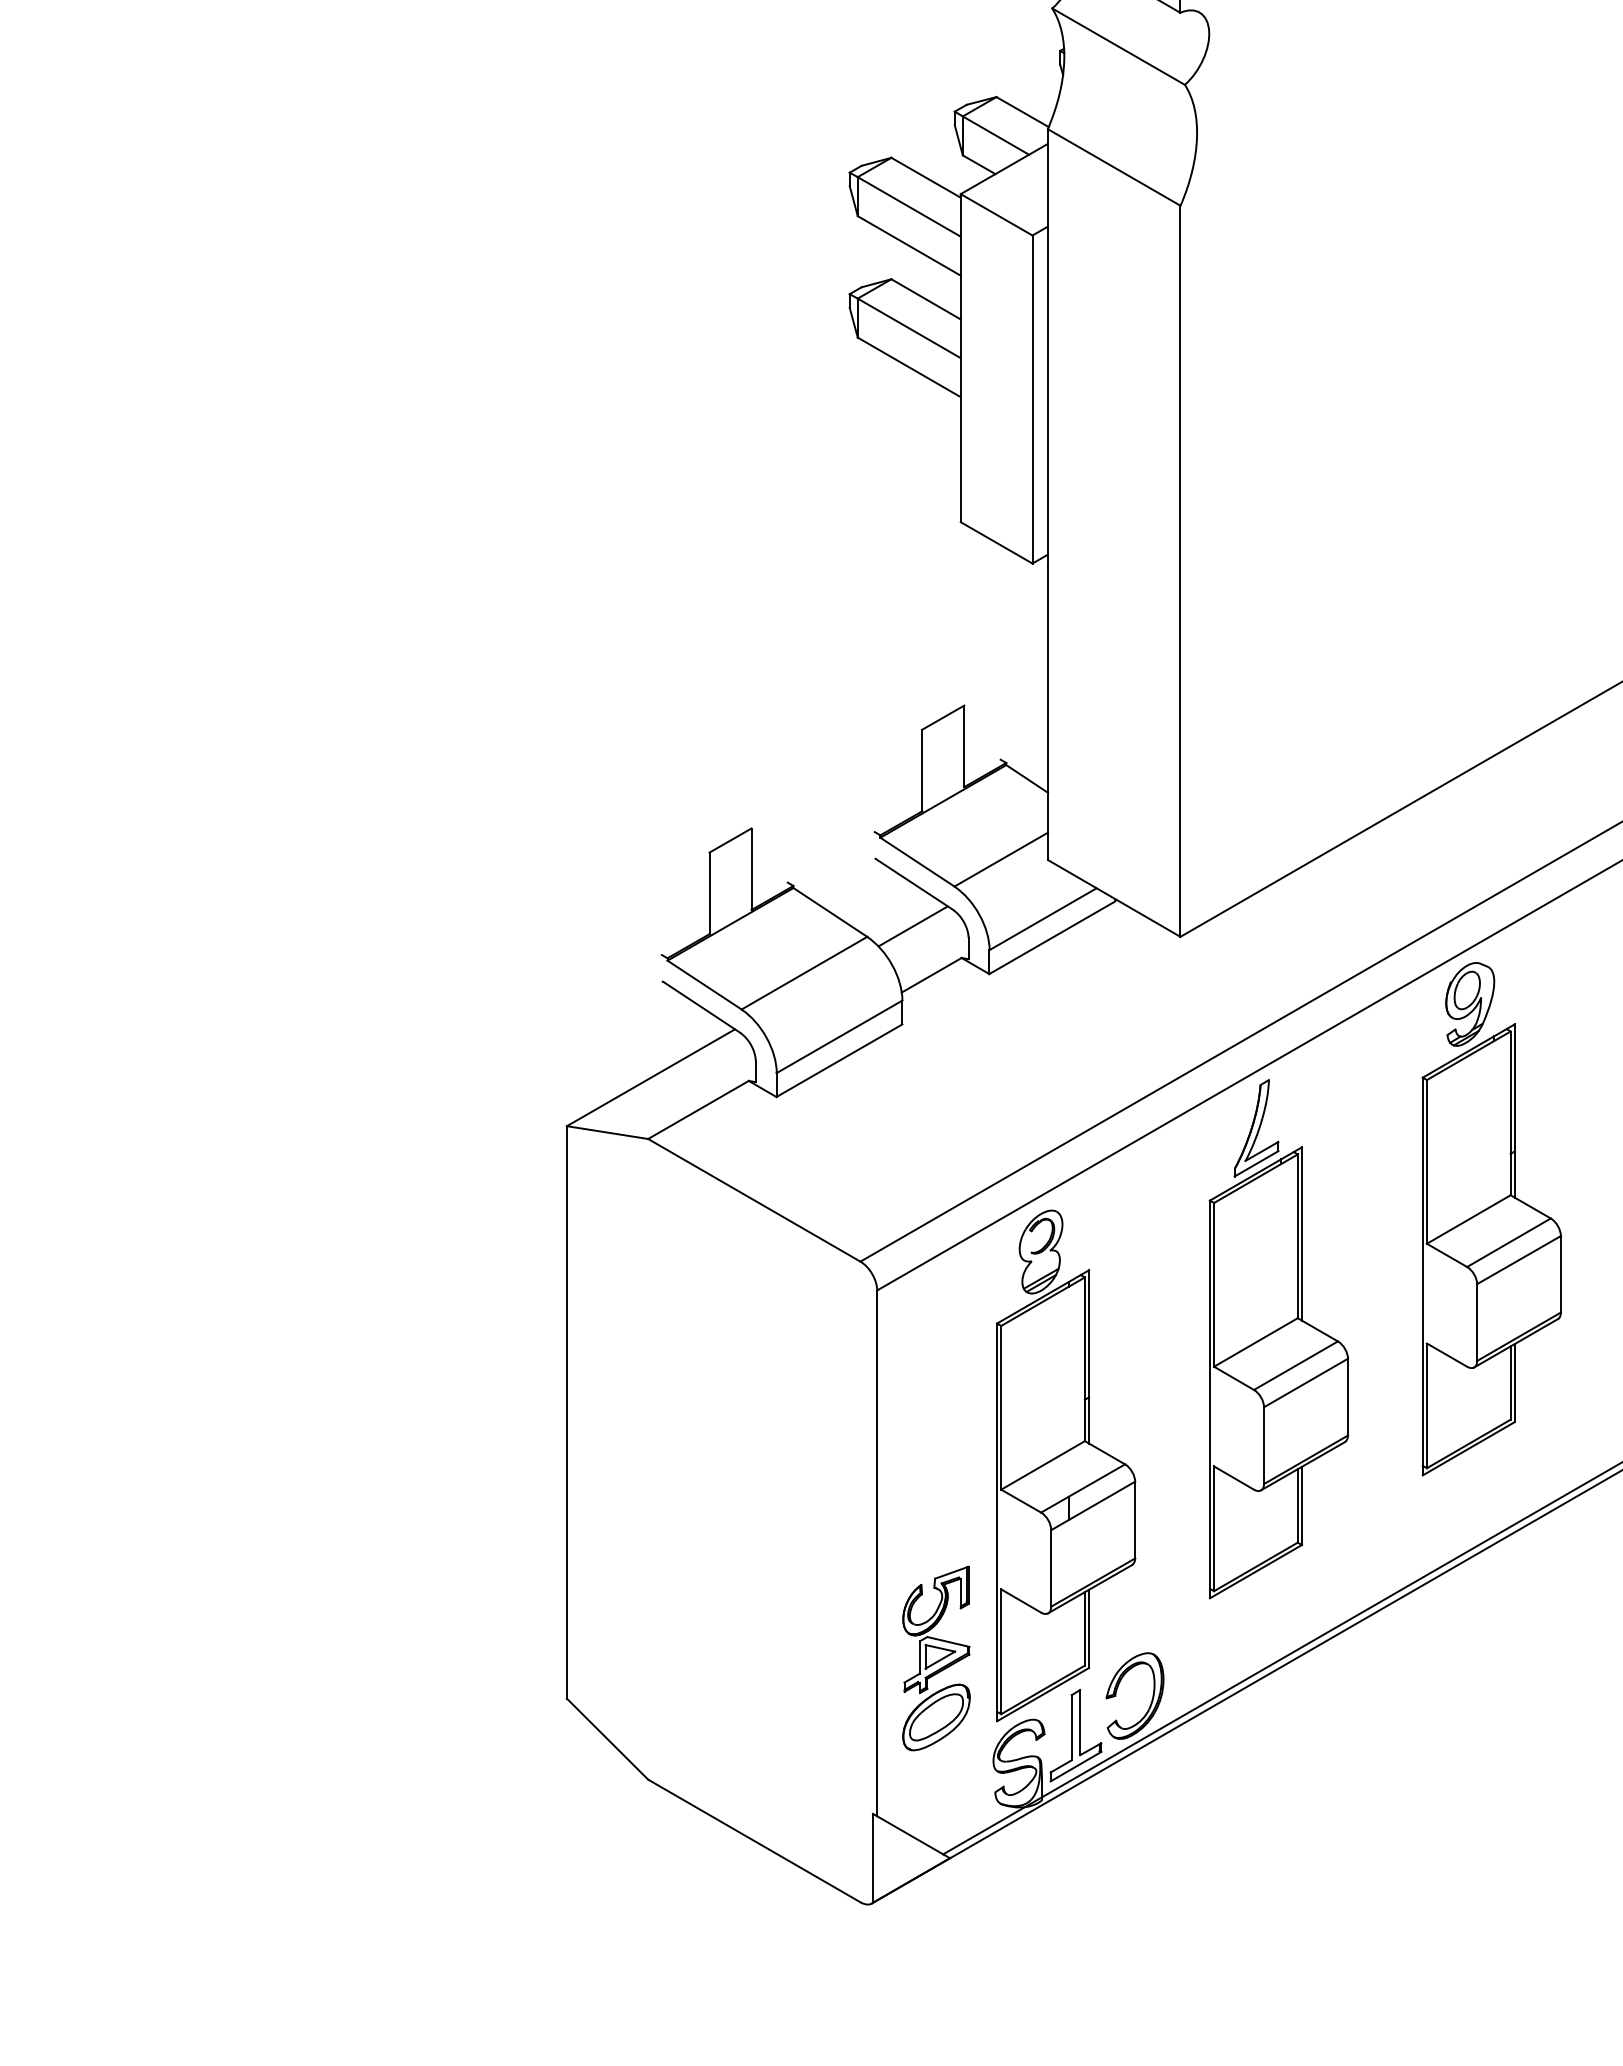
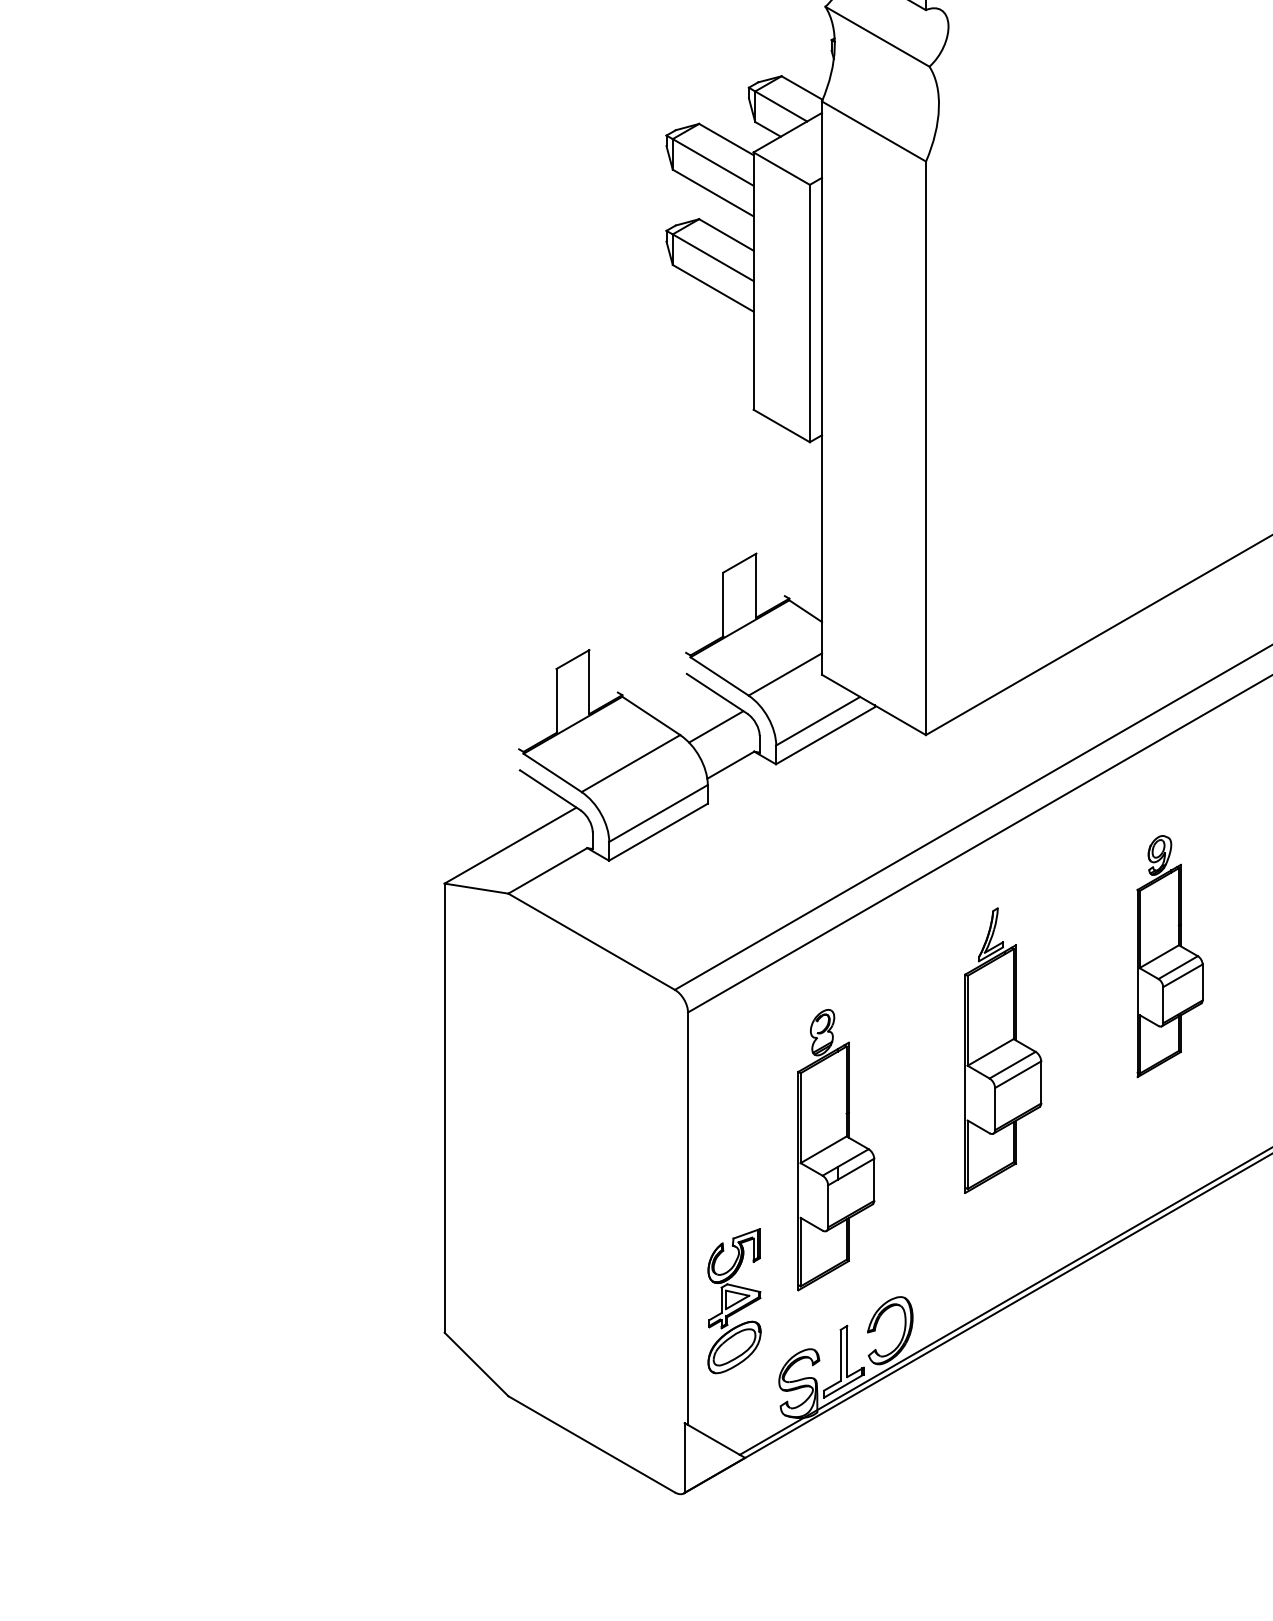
part: (1490, 1219) -> (1169, 956), size x0.6
part: (1279, 1338) -> (1003, 1050), size x0.7
part: (1066, 1465) -> (836, 1149), size x0.7

